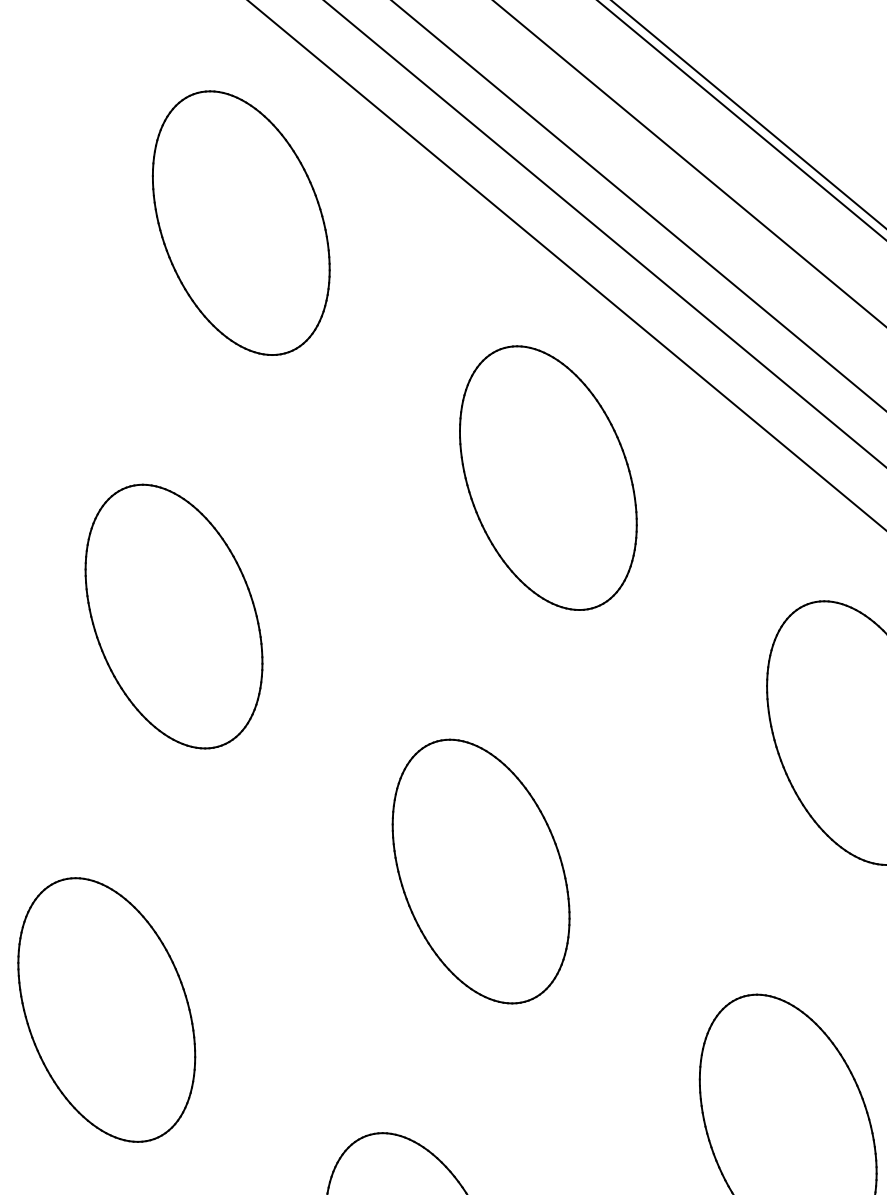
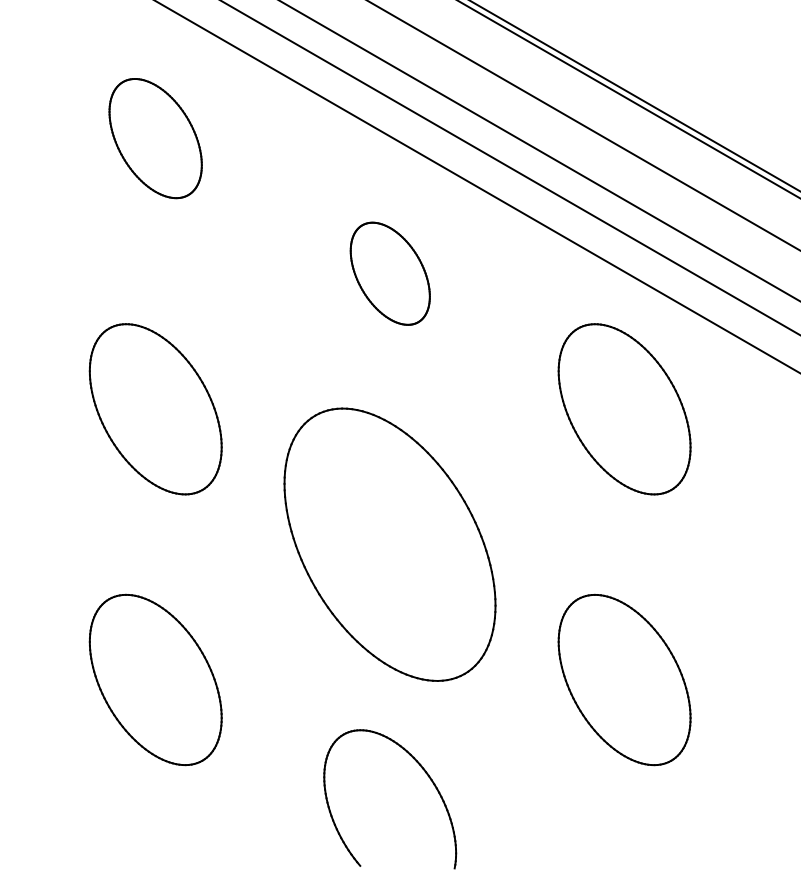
part: (240, 222) -> (155, 138), size x0.7
part: (548, 477) -> (390, 273), size x0.6
part: (481, 871) -> (390, 544), size x1.6

